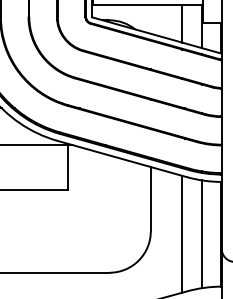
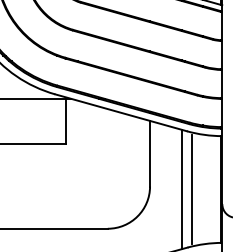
line: (202, 234) -> (192, 189), moved

